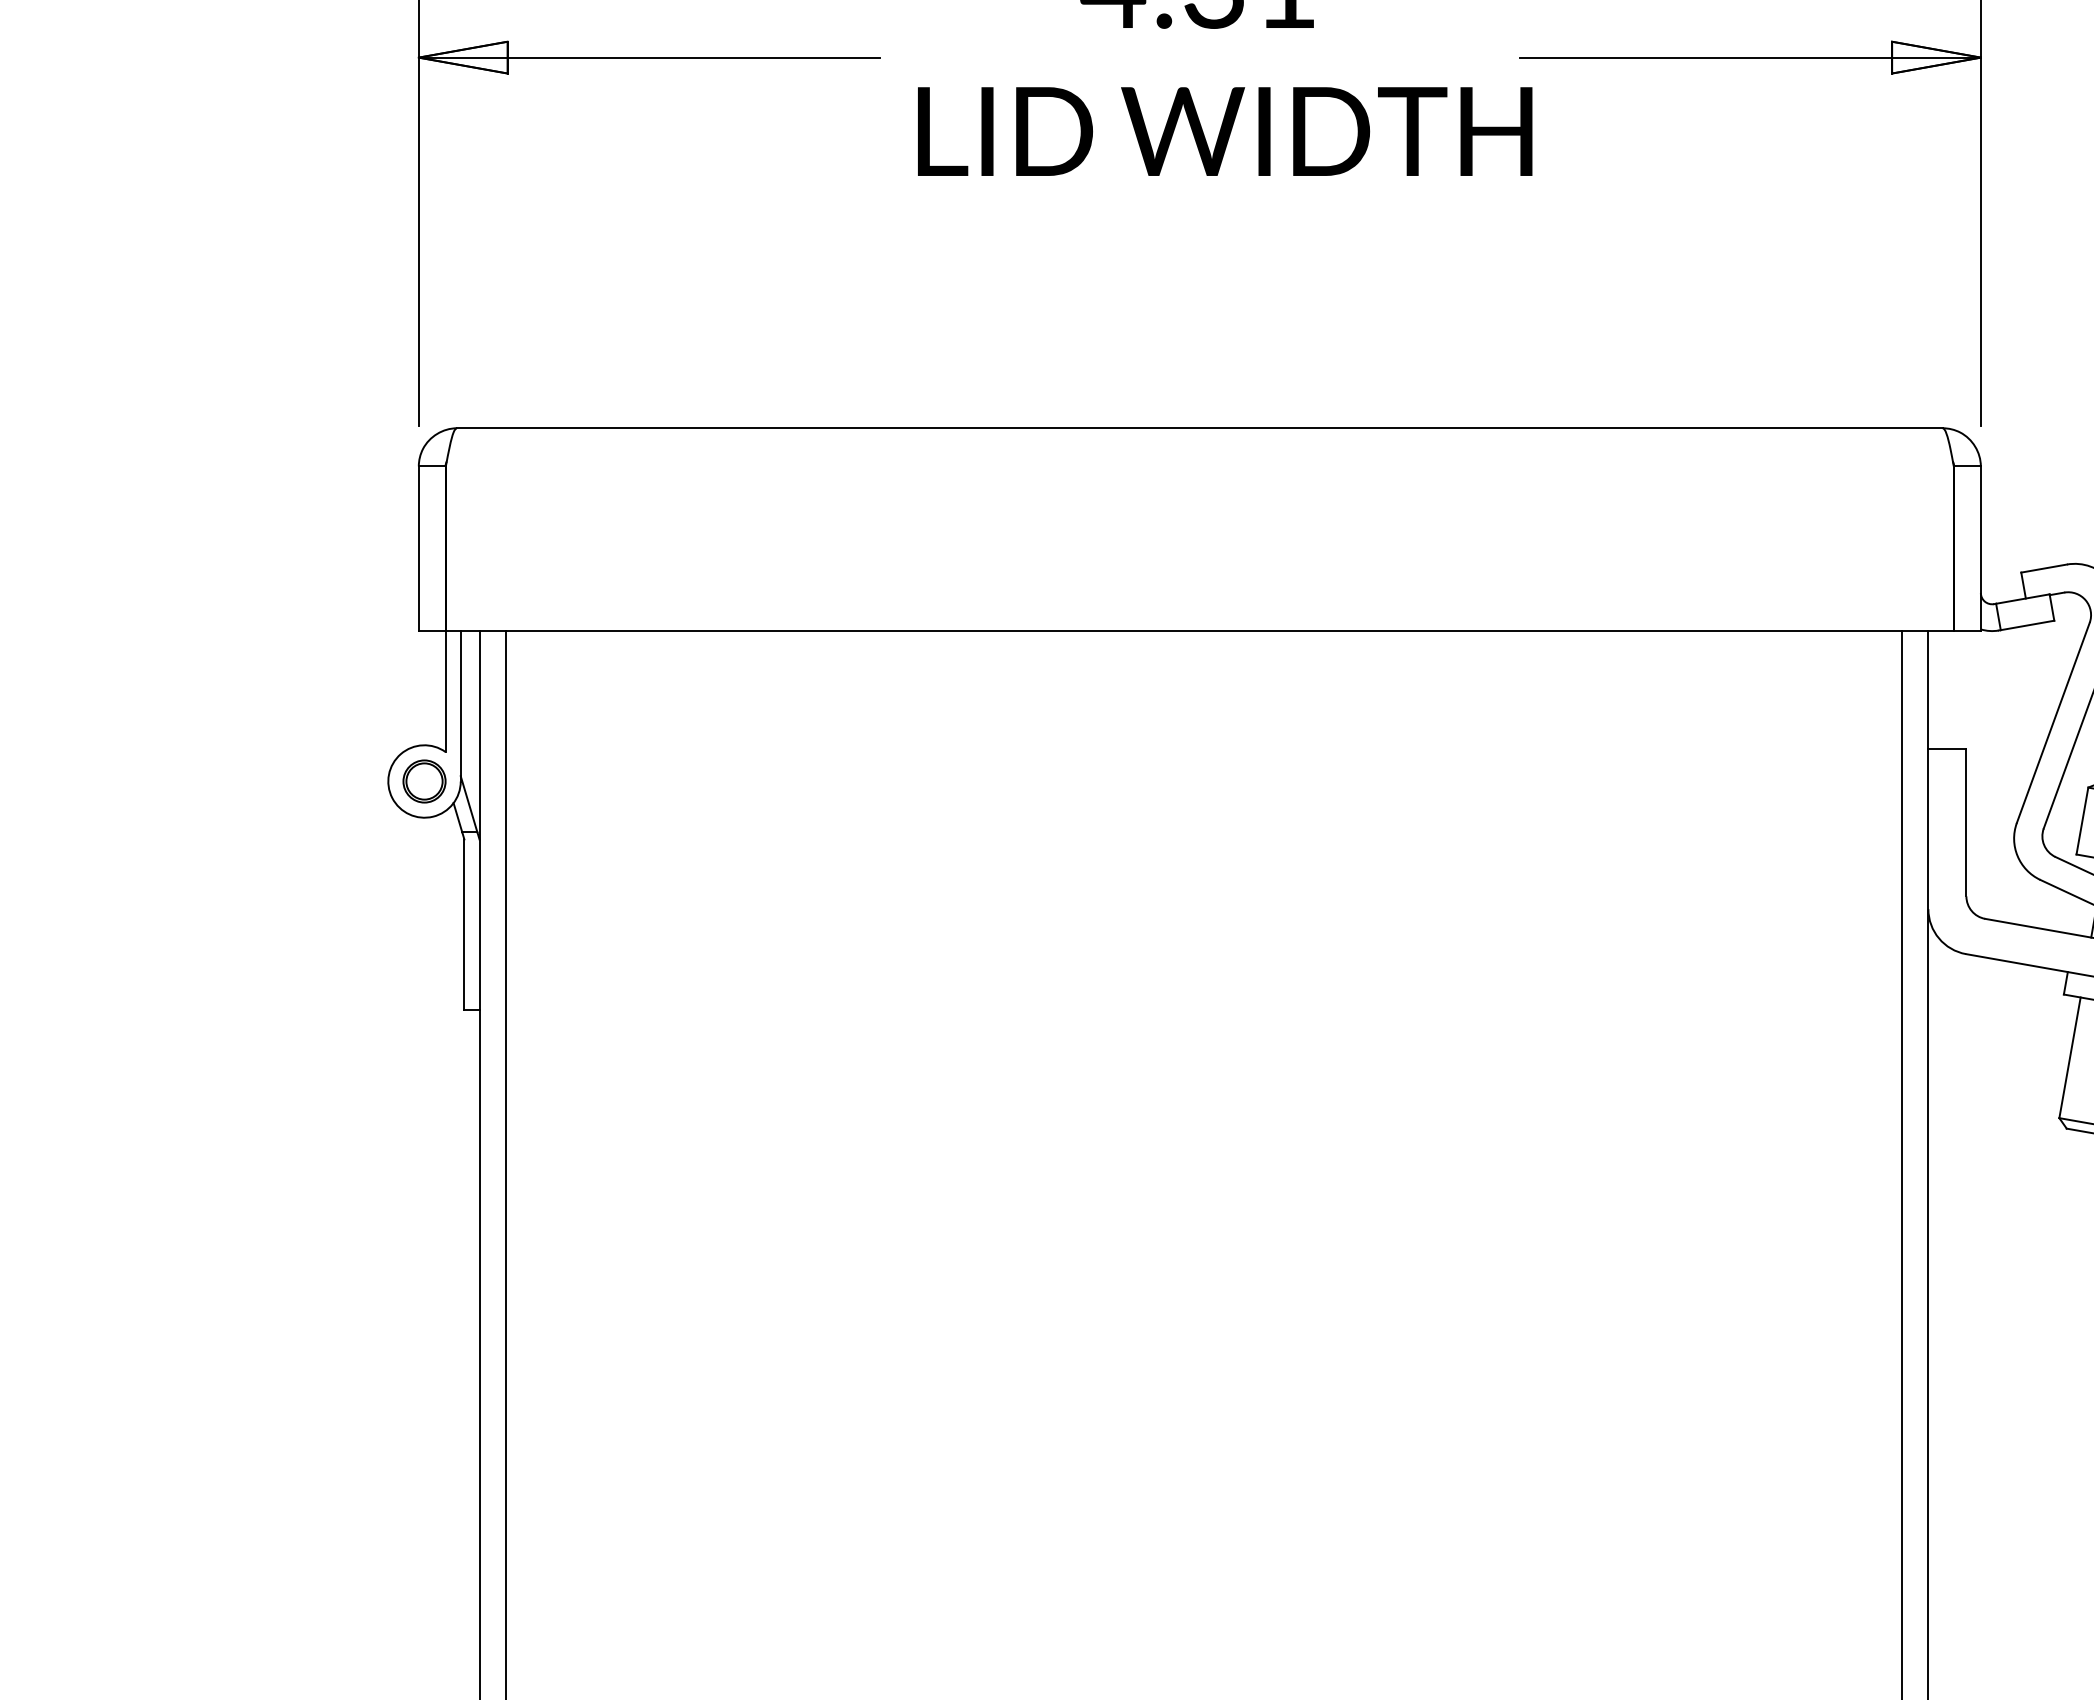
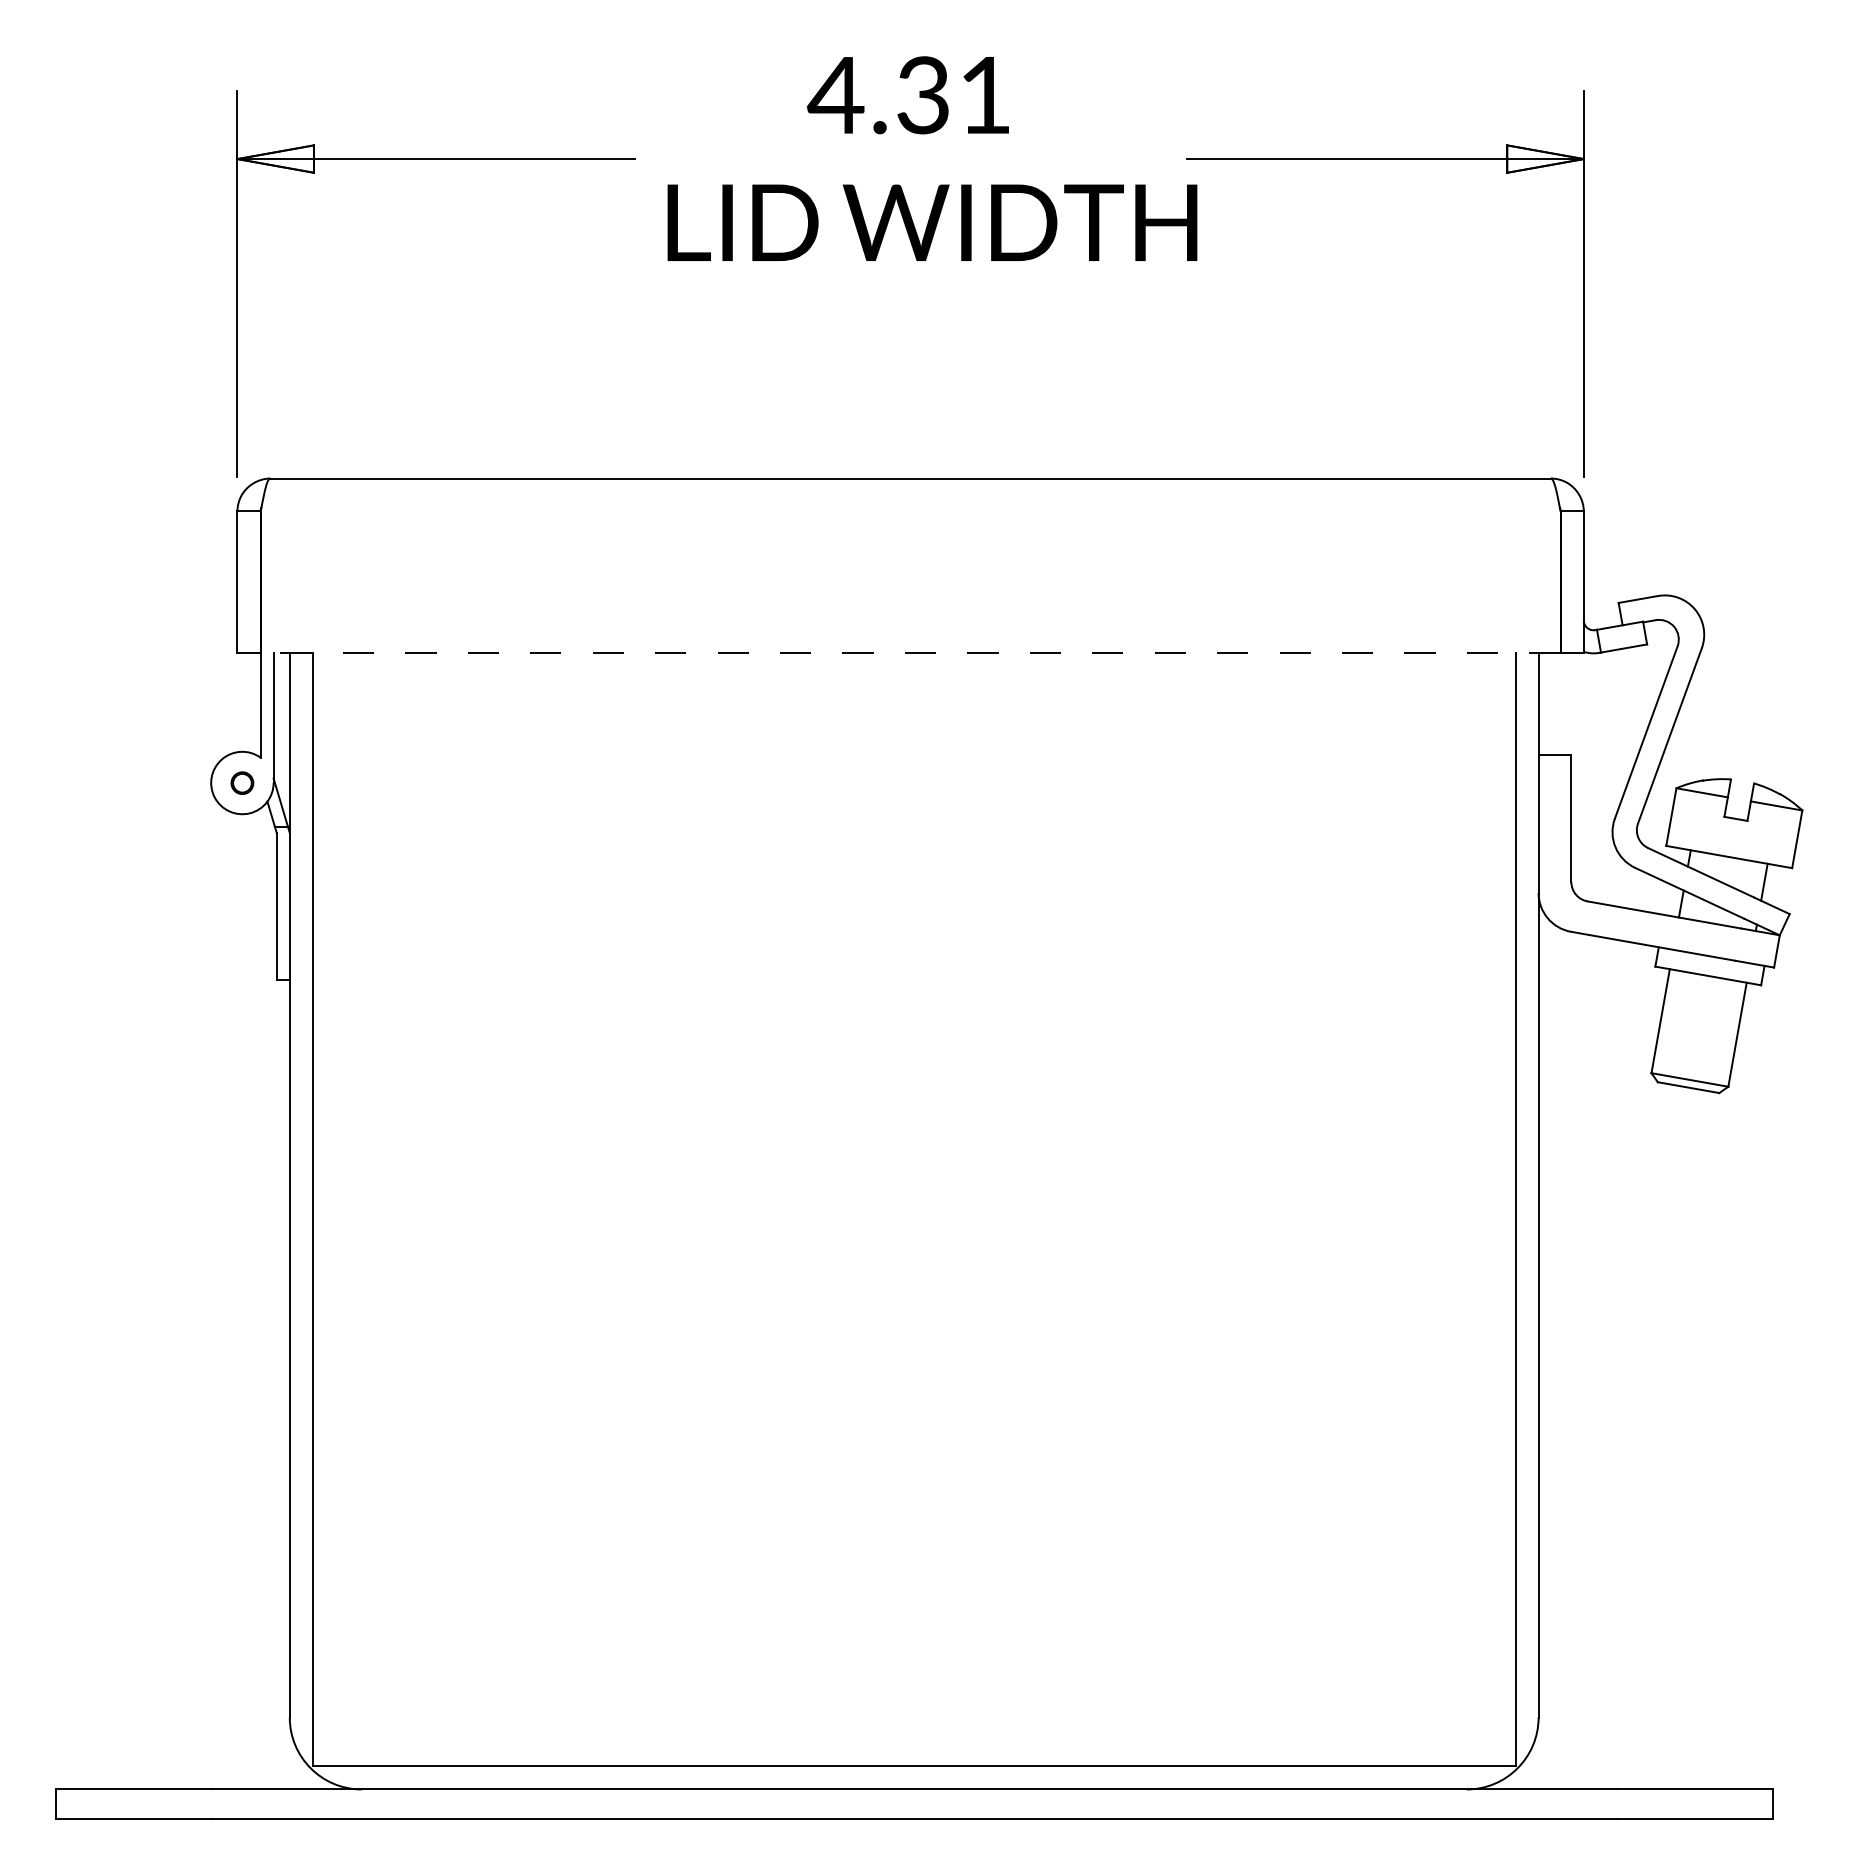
line: (1199, 631) -> (910, 653), solid -> dashed
part: (424, 782) -> (242, 783), size x0.6

